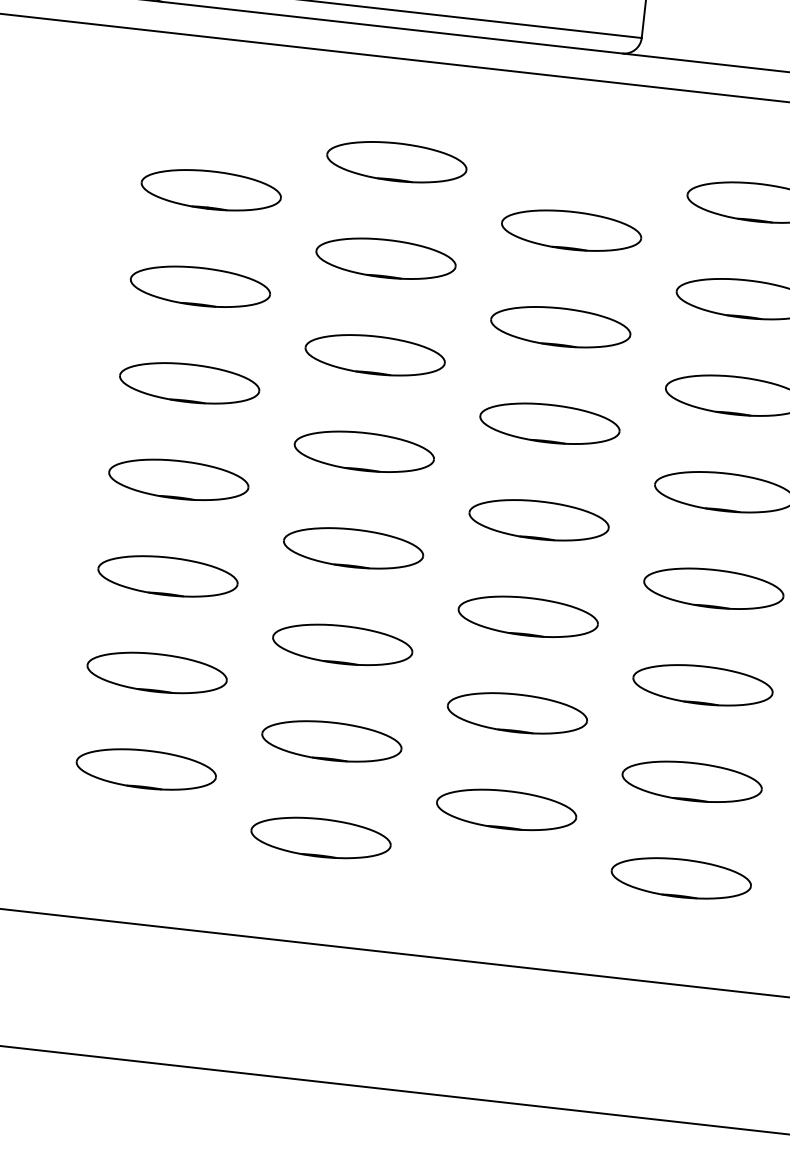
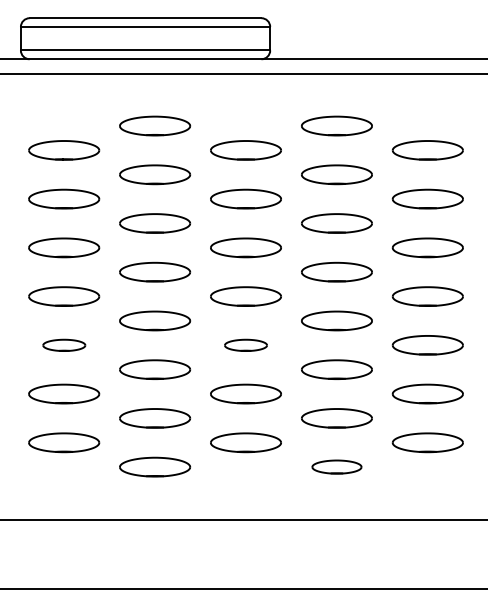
part: (168, 576) -> (64, 345), size x0.6
part: (527, 617) -> (245, 345), size x0.6
part: (680, 876) -> (336, 466), size x0.7

